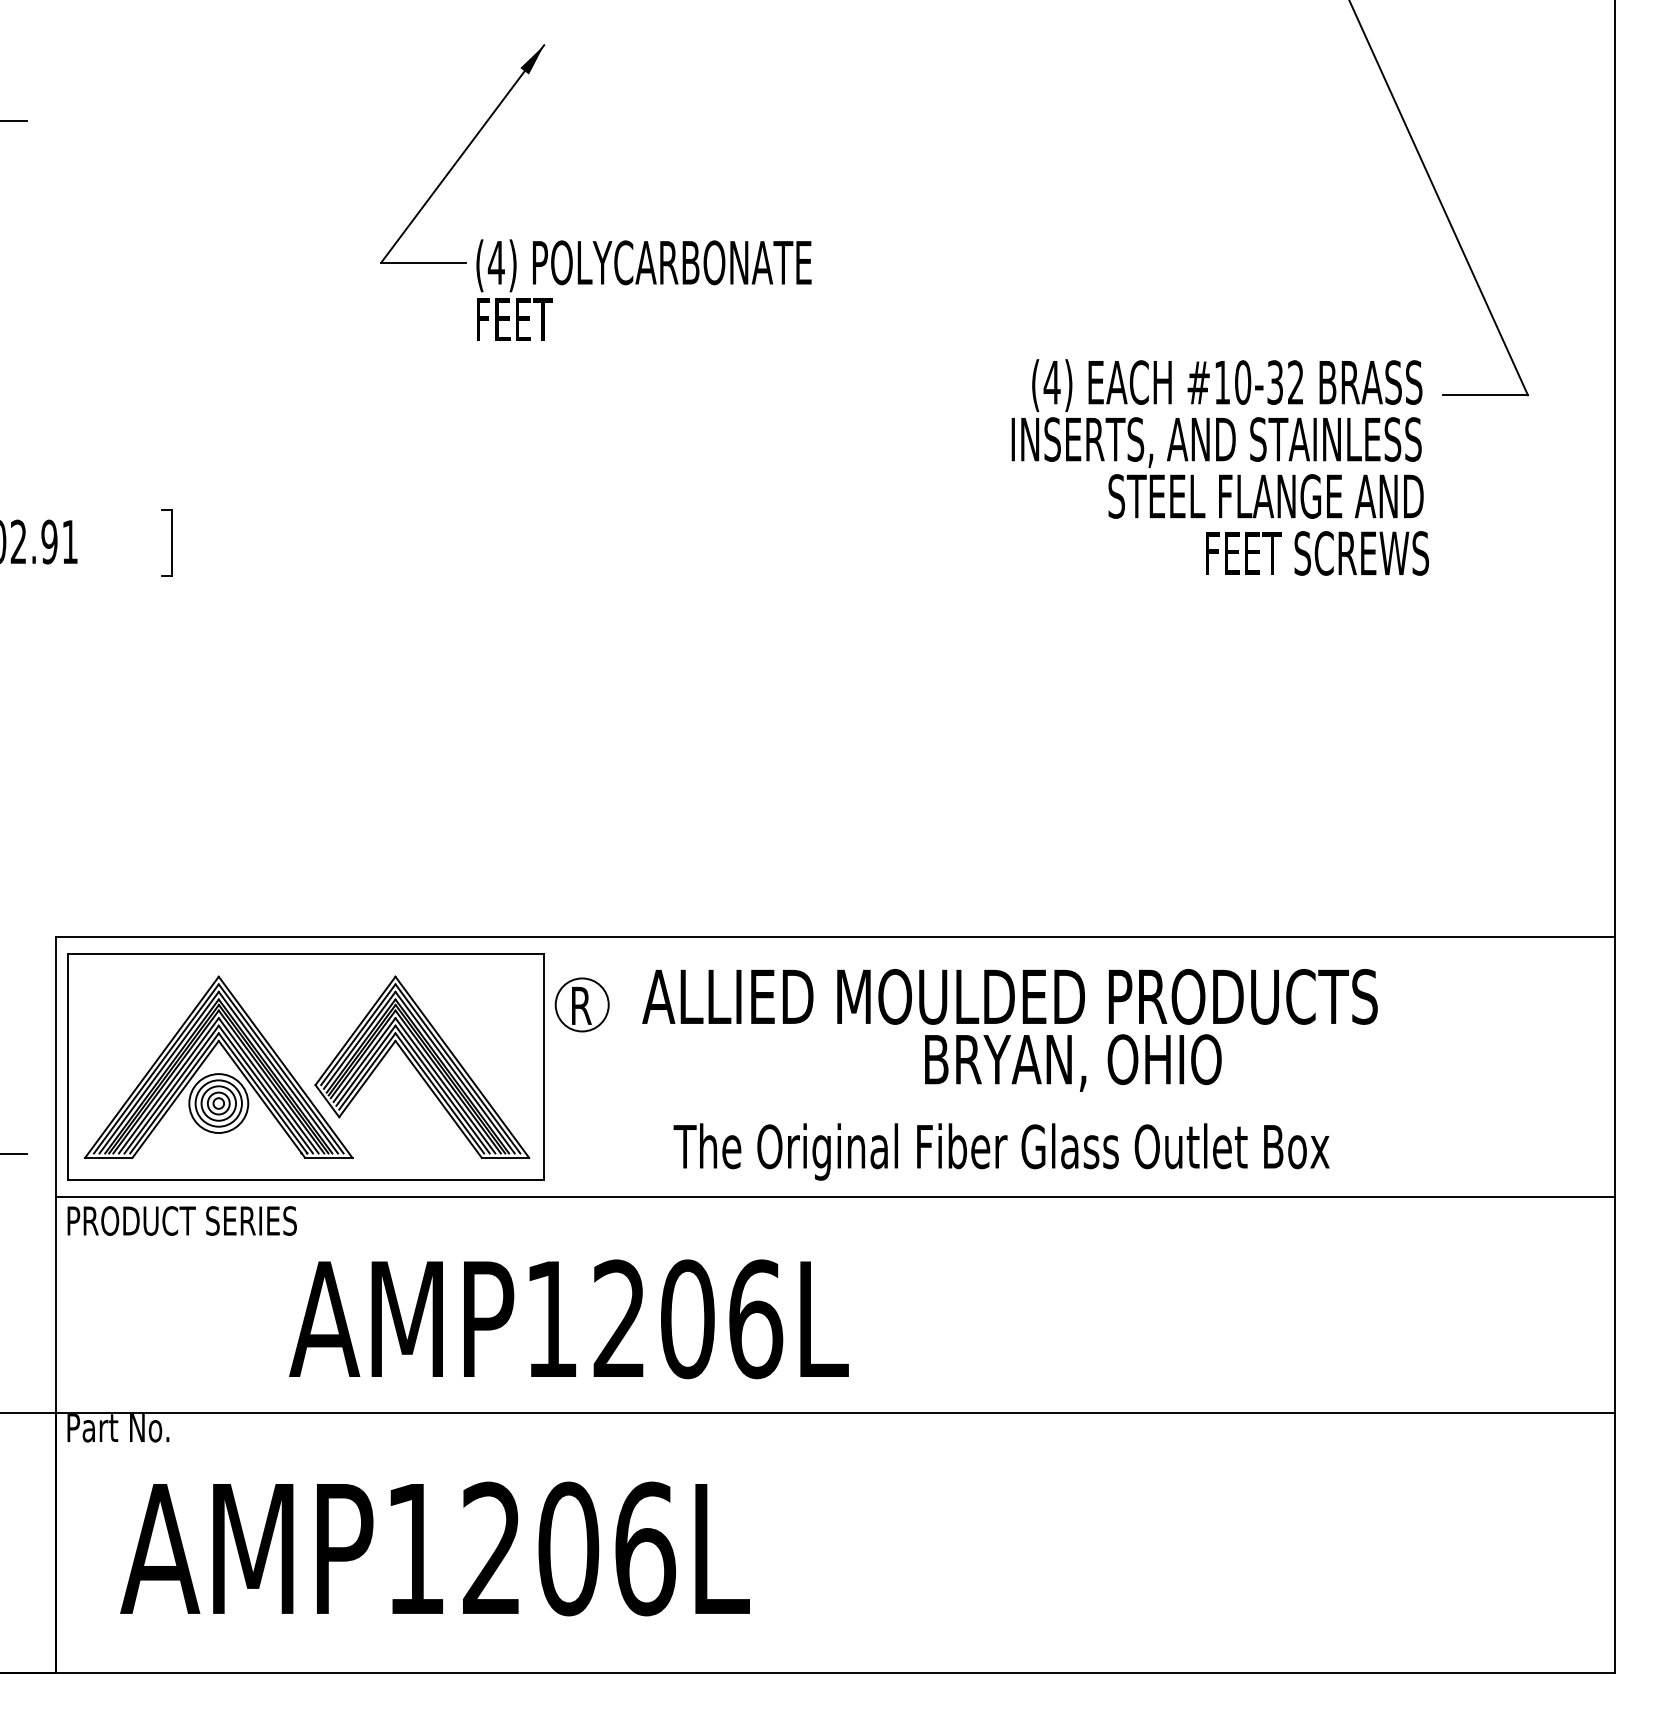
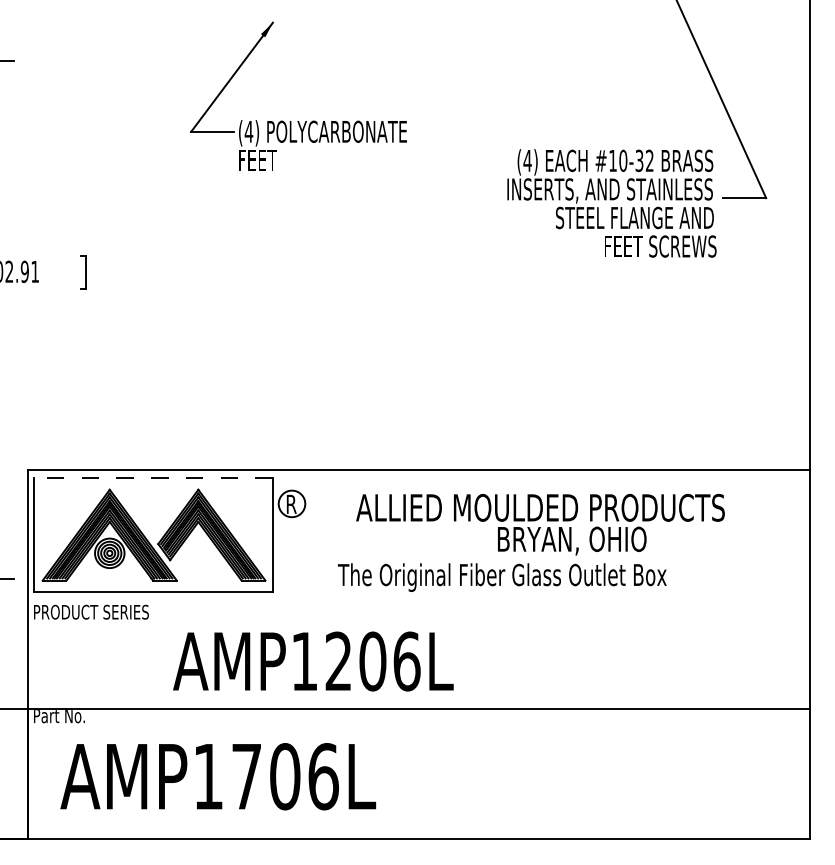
text: (1219, 467) -> (611, 203), moved
line: (305, 954) -> (153, 478), solid -> dashed
text: (1010, 1030) -> (540, 524), moved
line: (834, 1197) -> (418, 600), removed
text: (569, 1319) -> (313, 661), moved
text: (491, 1548) -> (246, 776), AMP1206L -> AMP1706L

